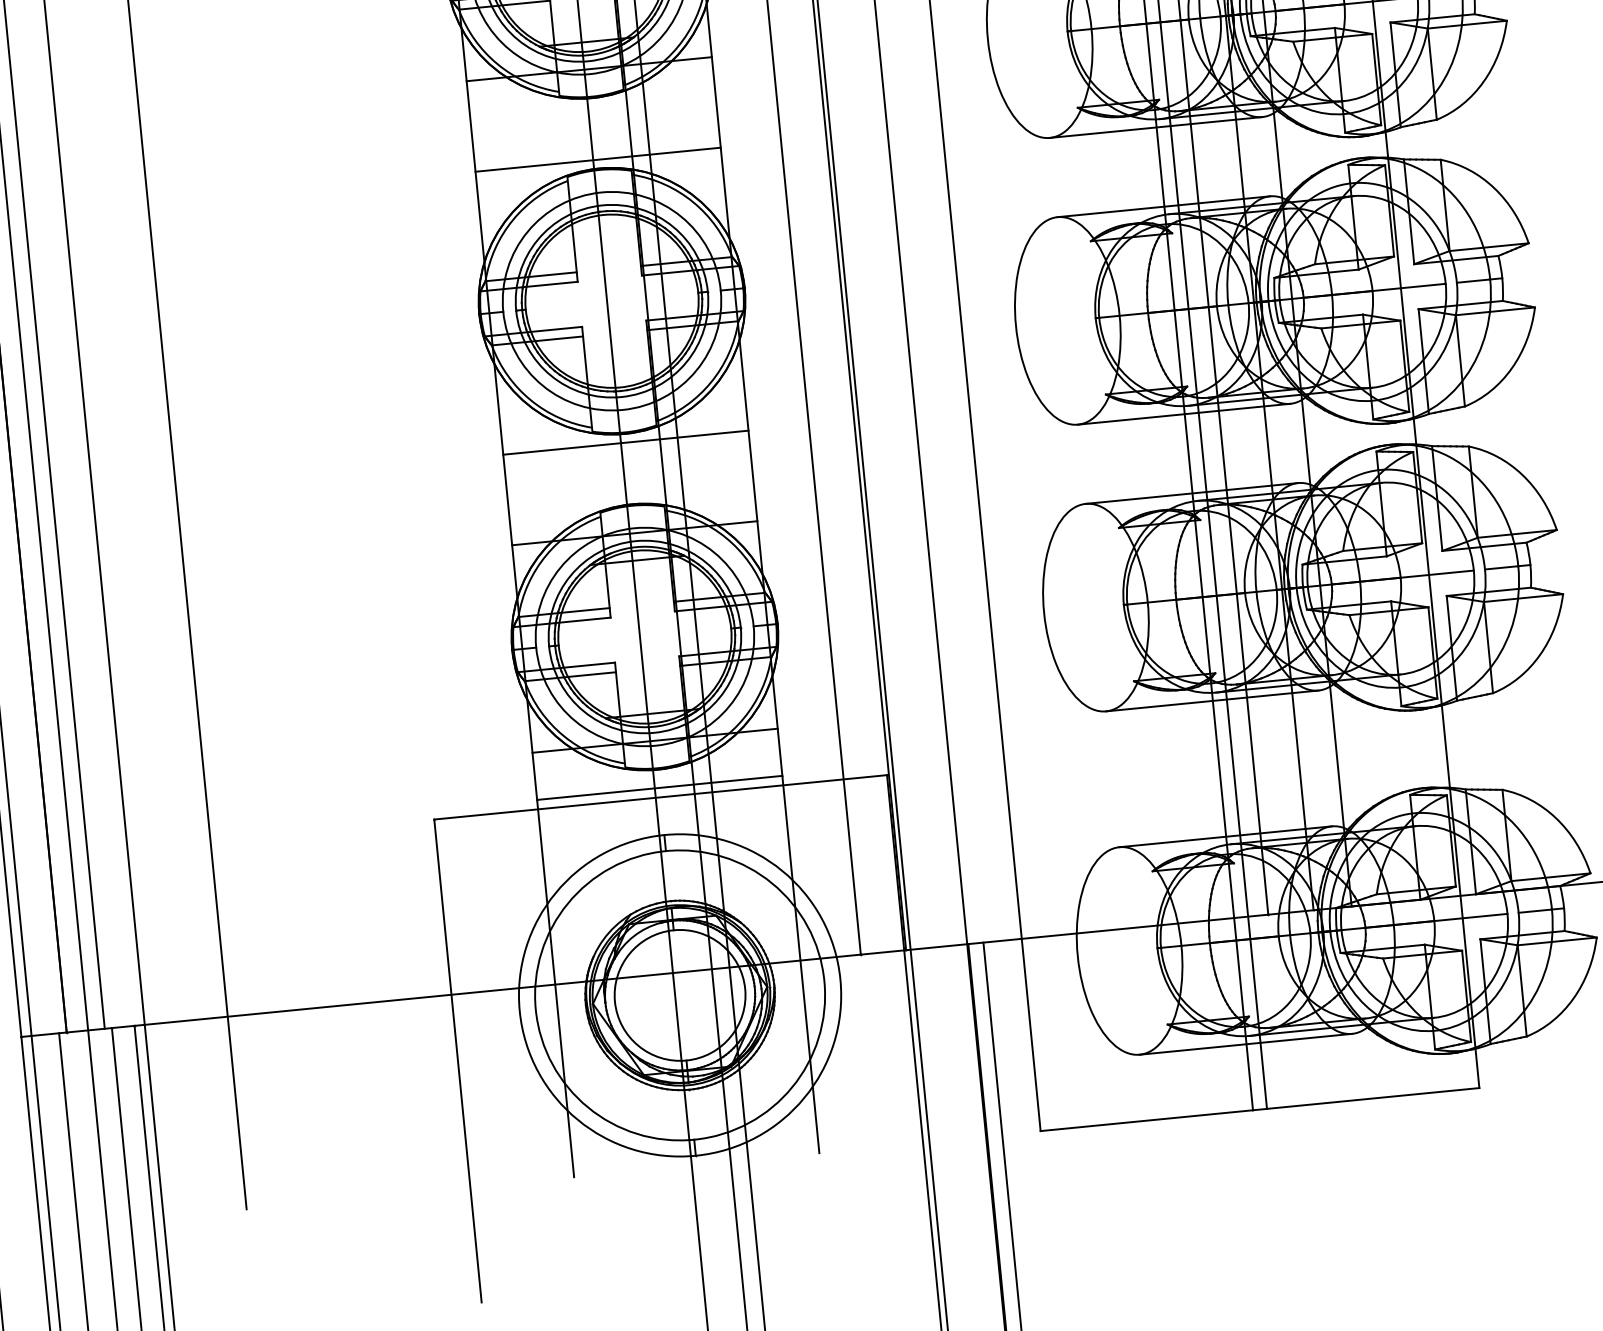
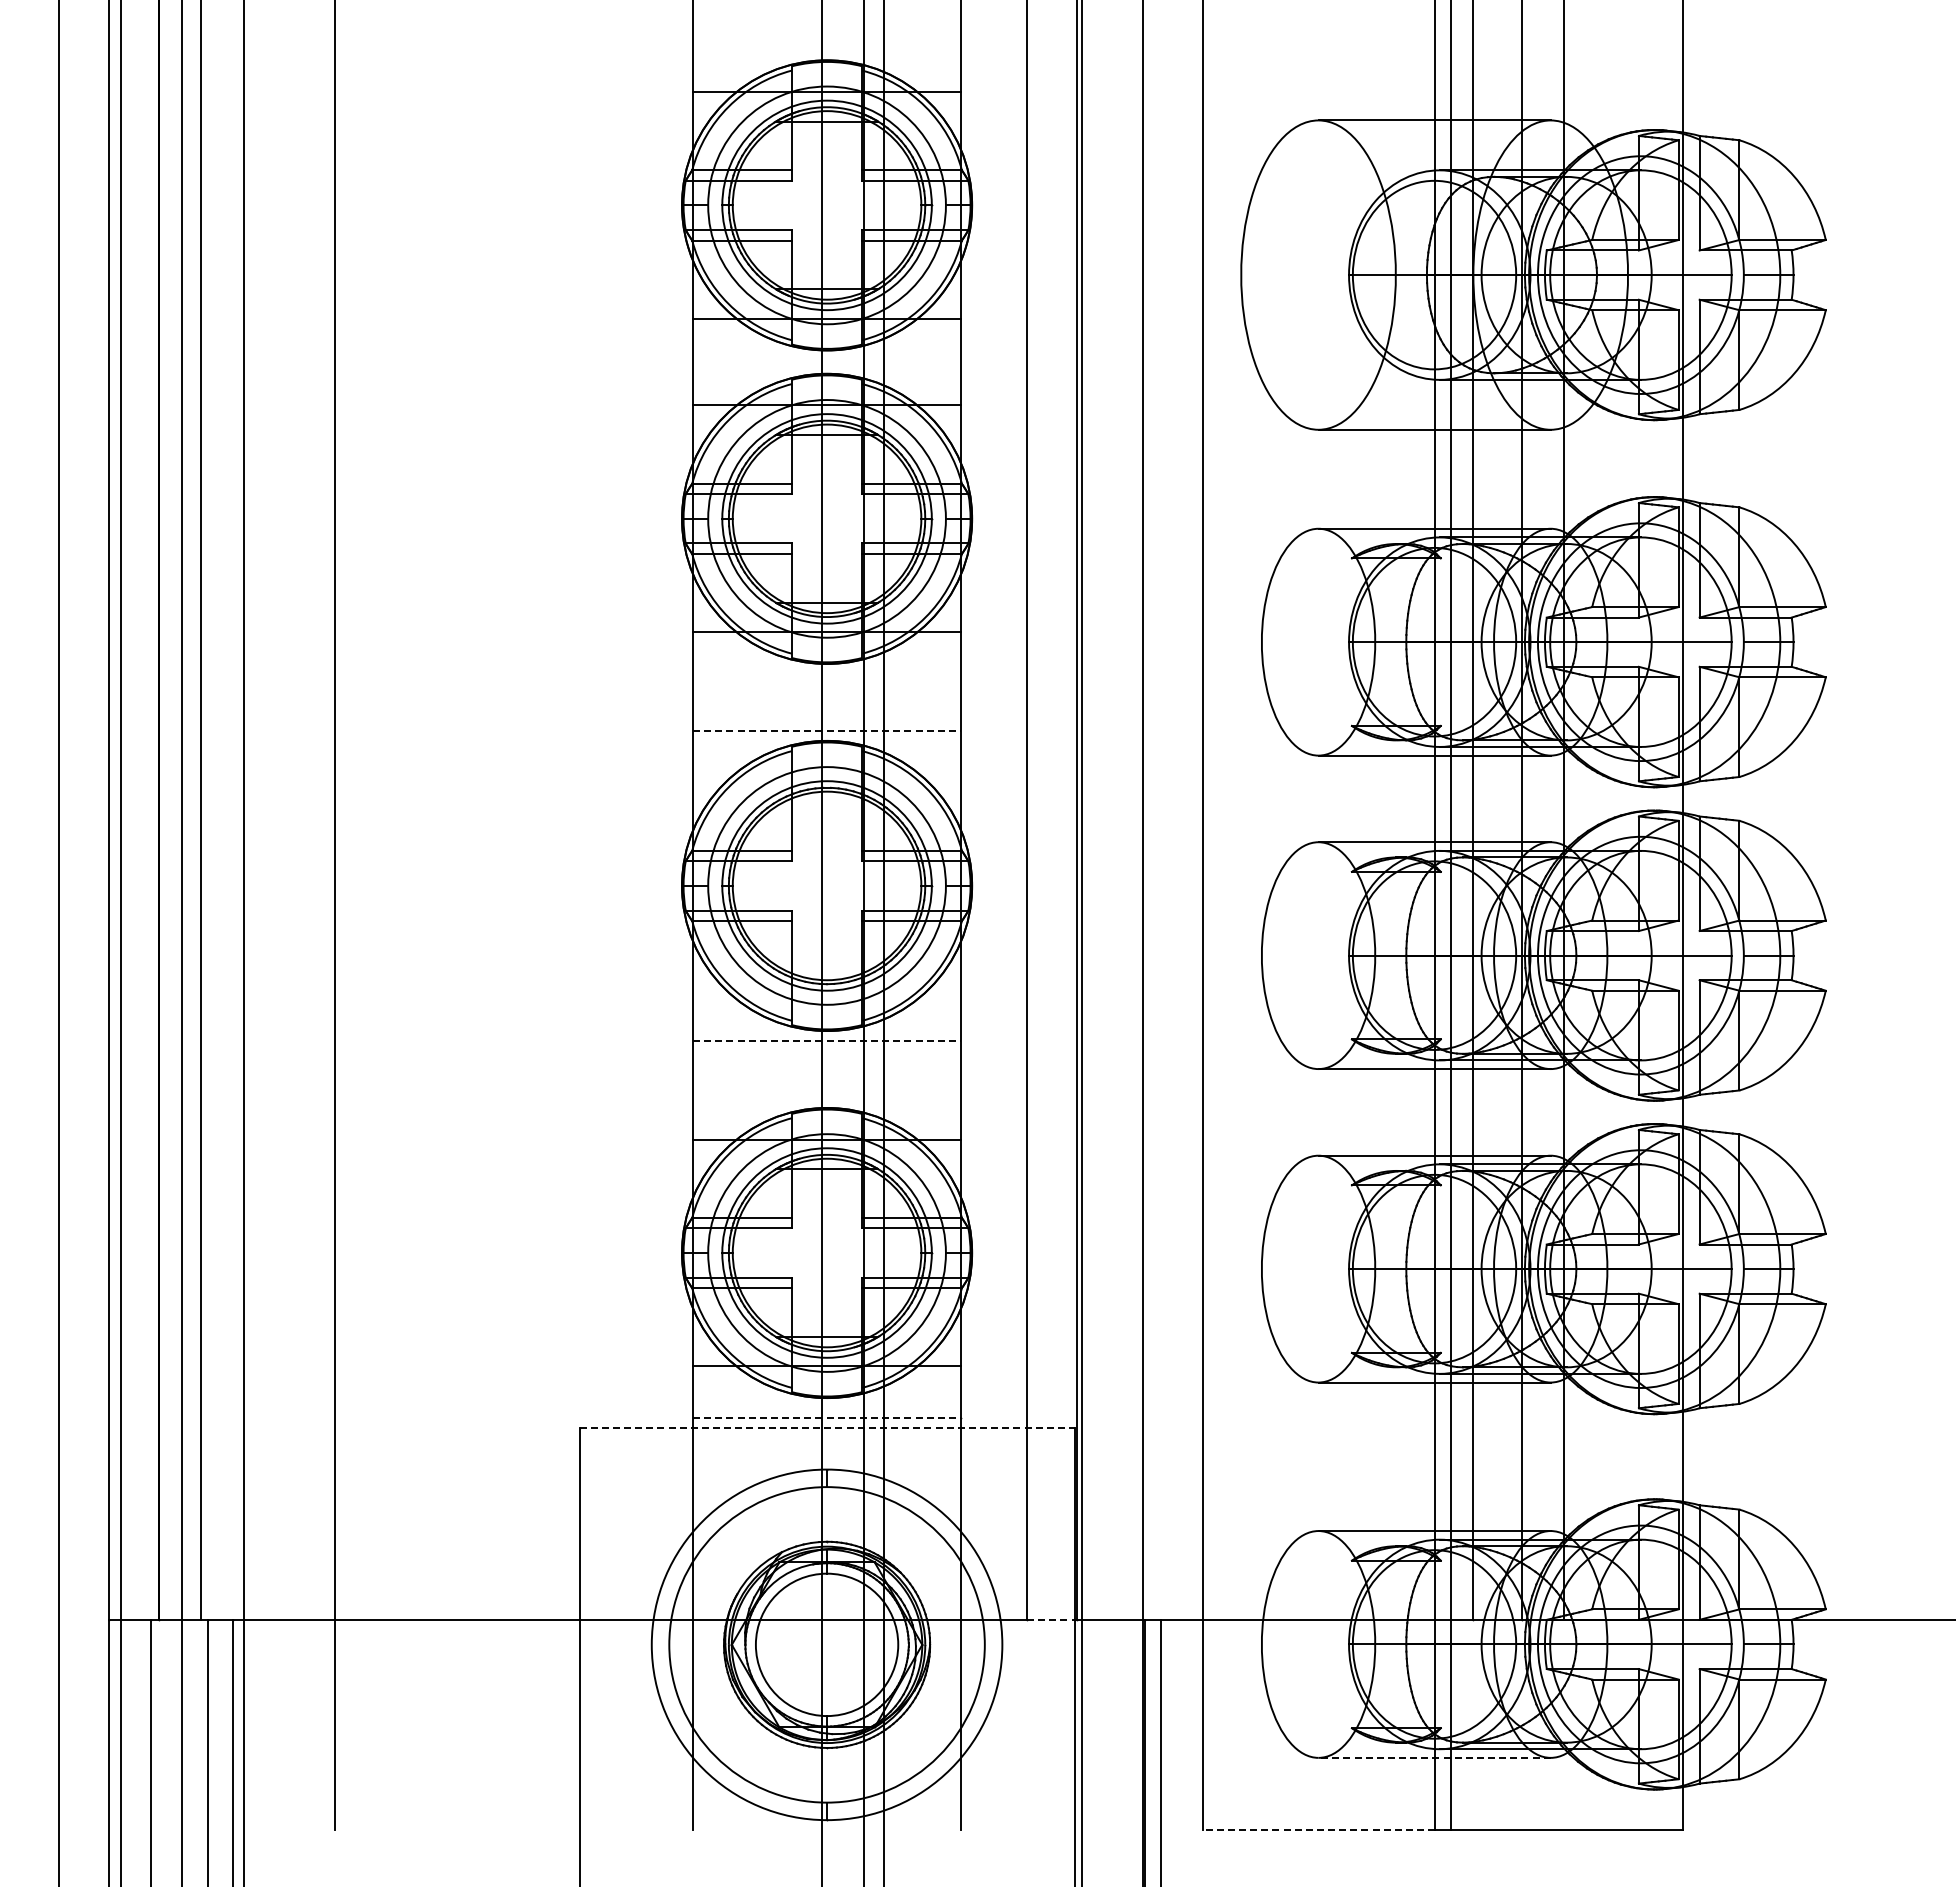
line: (598, 159) -> (827, 731), solid -> dashed
line: (626, 442) -> (827, 1040), solid -> dashed
line: (660, 788) -> (827, 1418), solid -> dashed
line: (661, 797) -> (827, 1428), solid -> dashed
line: (883, 952) -> (1051, 1619), solid -> dashed
line: (1245, 1043) -> (1434, 1757), solid -> dashed
line: (1146, 1121) -> (1318, 1830), solid -> dashed

